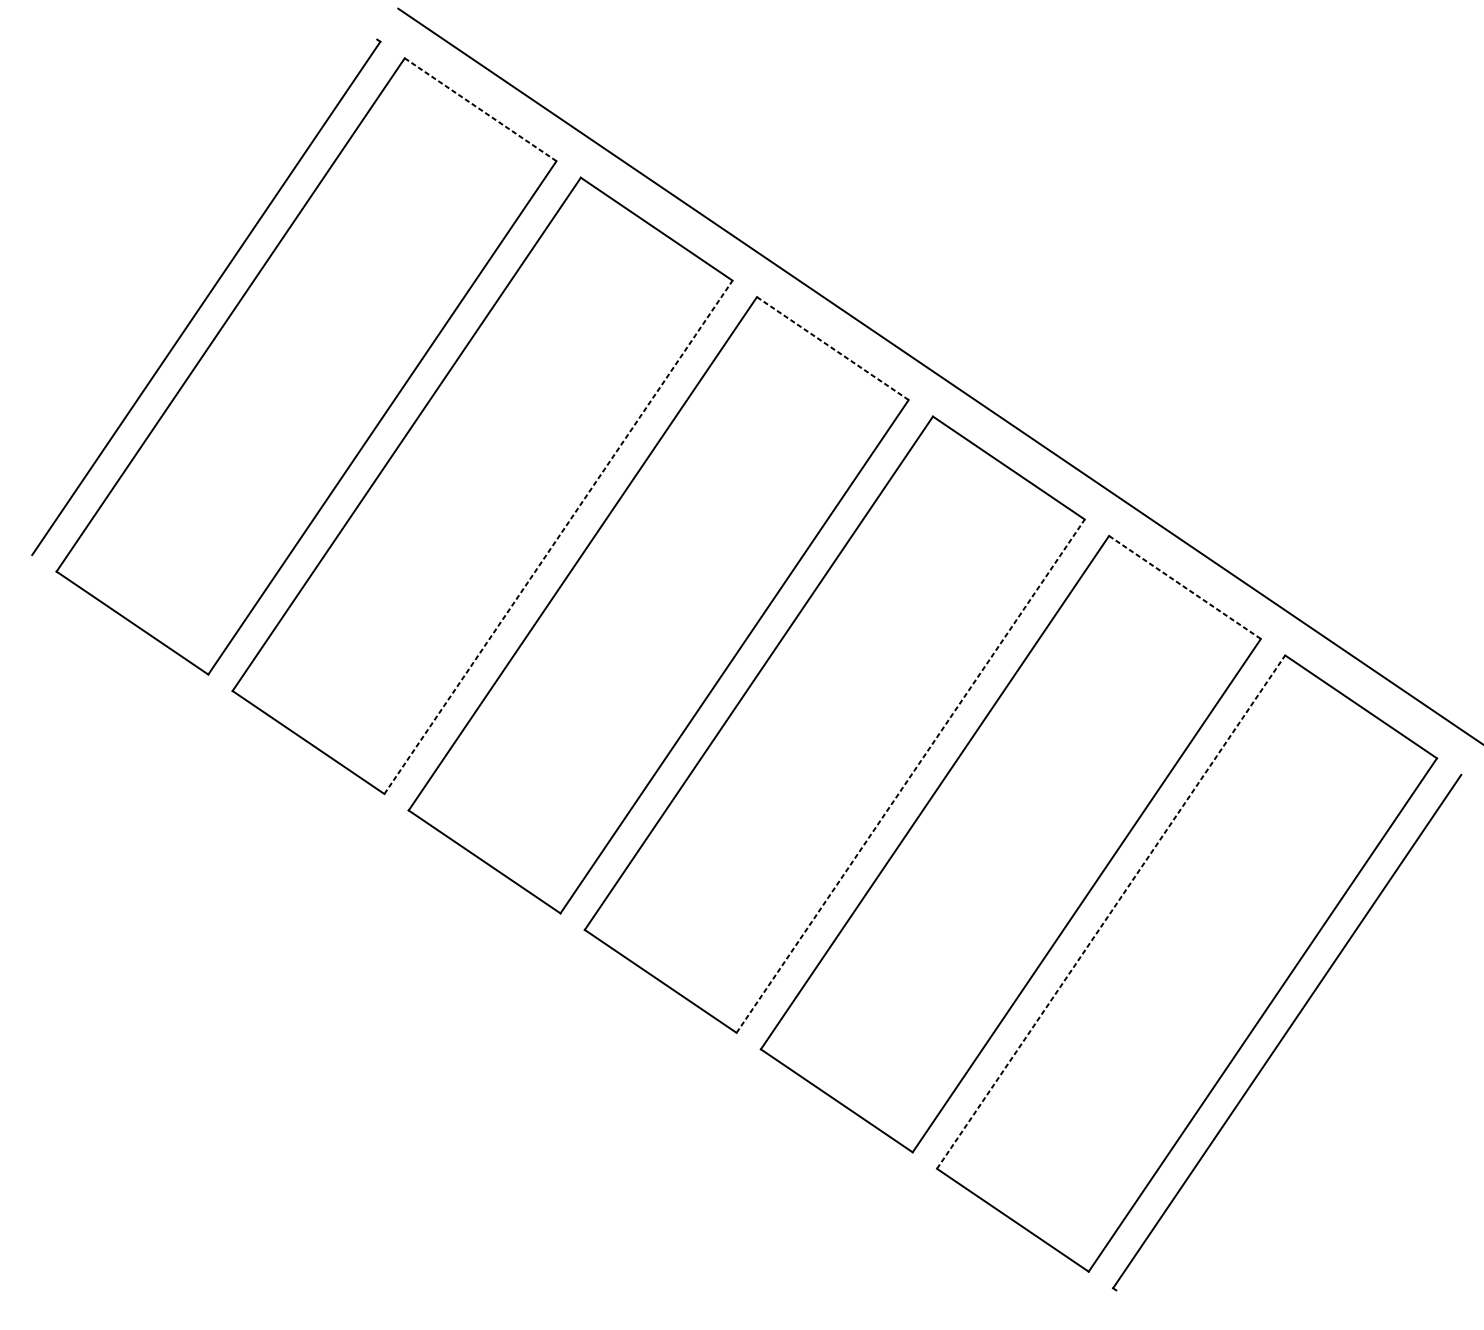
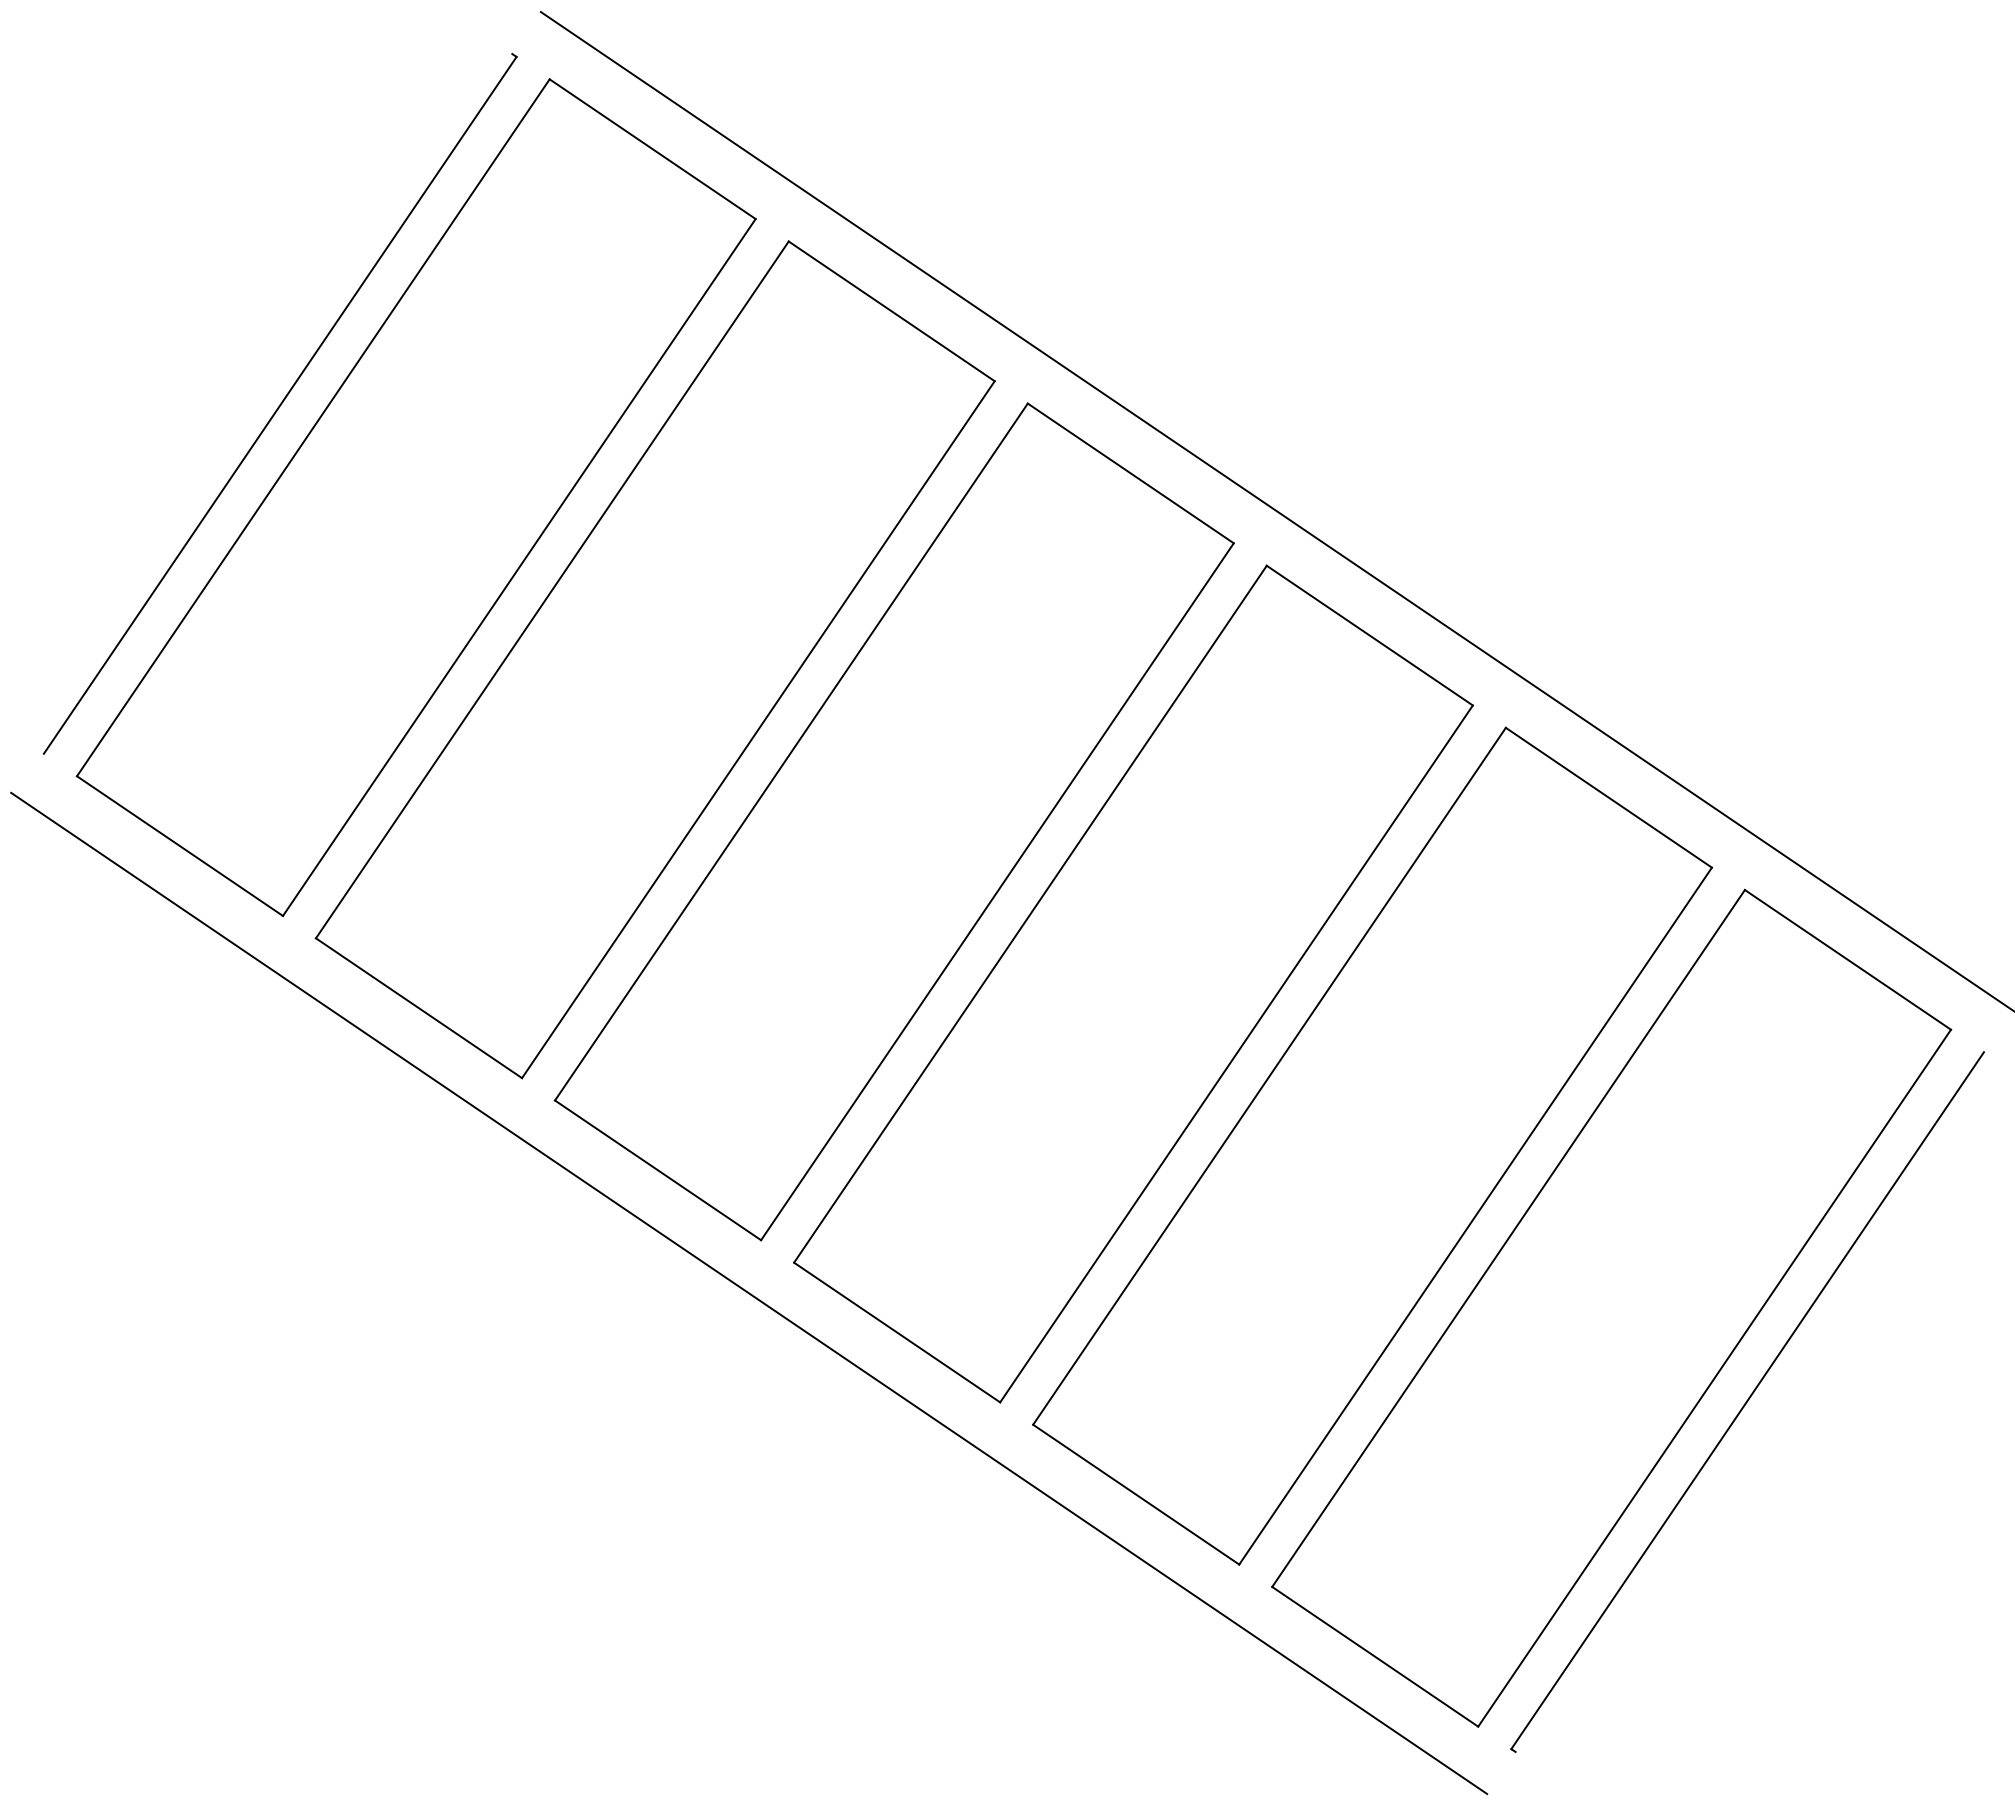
line: (481, 109) -> (653, 149), dashed -> solid
line: (833, 348) -> (1131, 473), dashed -> solid
line: (558, 537) -> (758, 729), dashed -> solid
line: (1184, 587) -> (1608, 797), dashed -> solid
line: (910, 775) -> (1236, 1053), dashed -> solid
line: (1111, 912) -> (1508, 1238), dashed -> solid
line: (551, 951) -> (749, 1292), added

